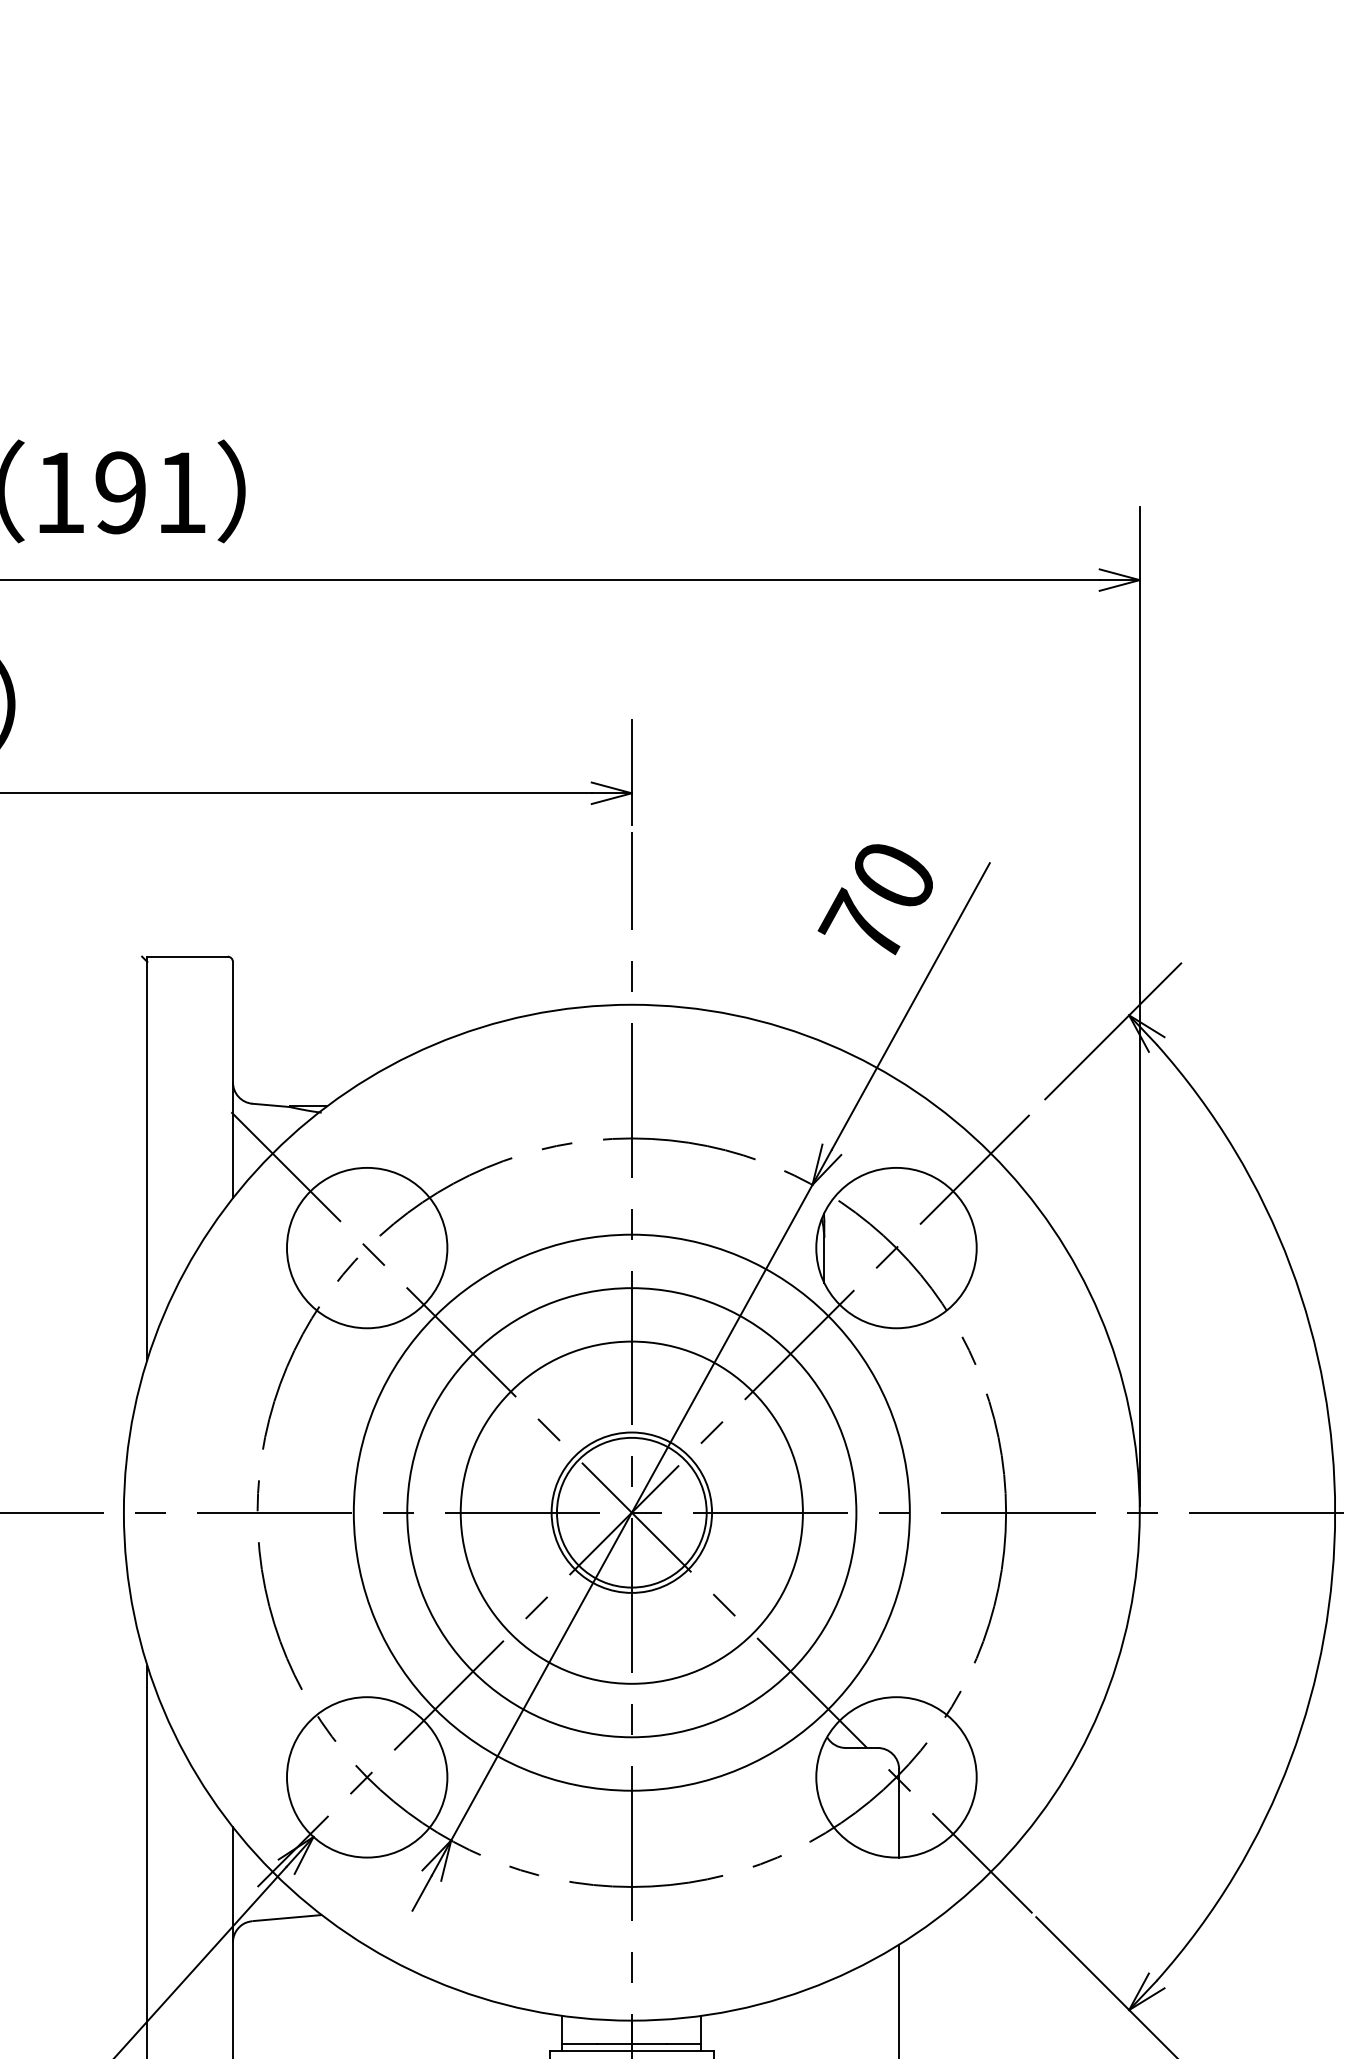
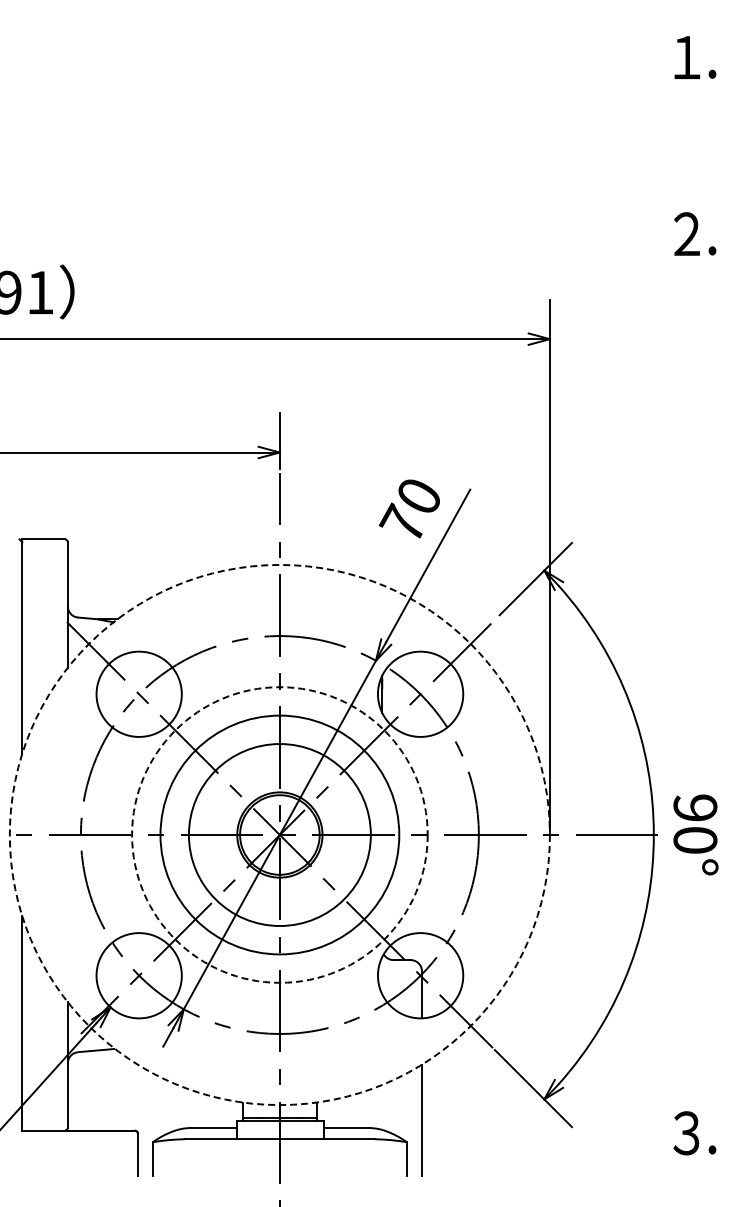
circle: (631, 1511) -> (279, 834), solid -> dashed
circle: (631, 1511) -> (279, 834), solid -> dashed

